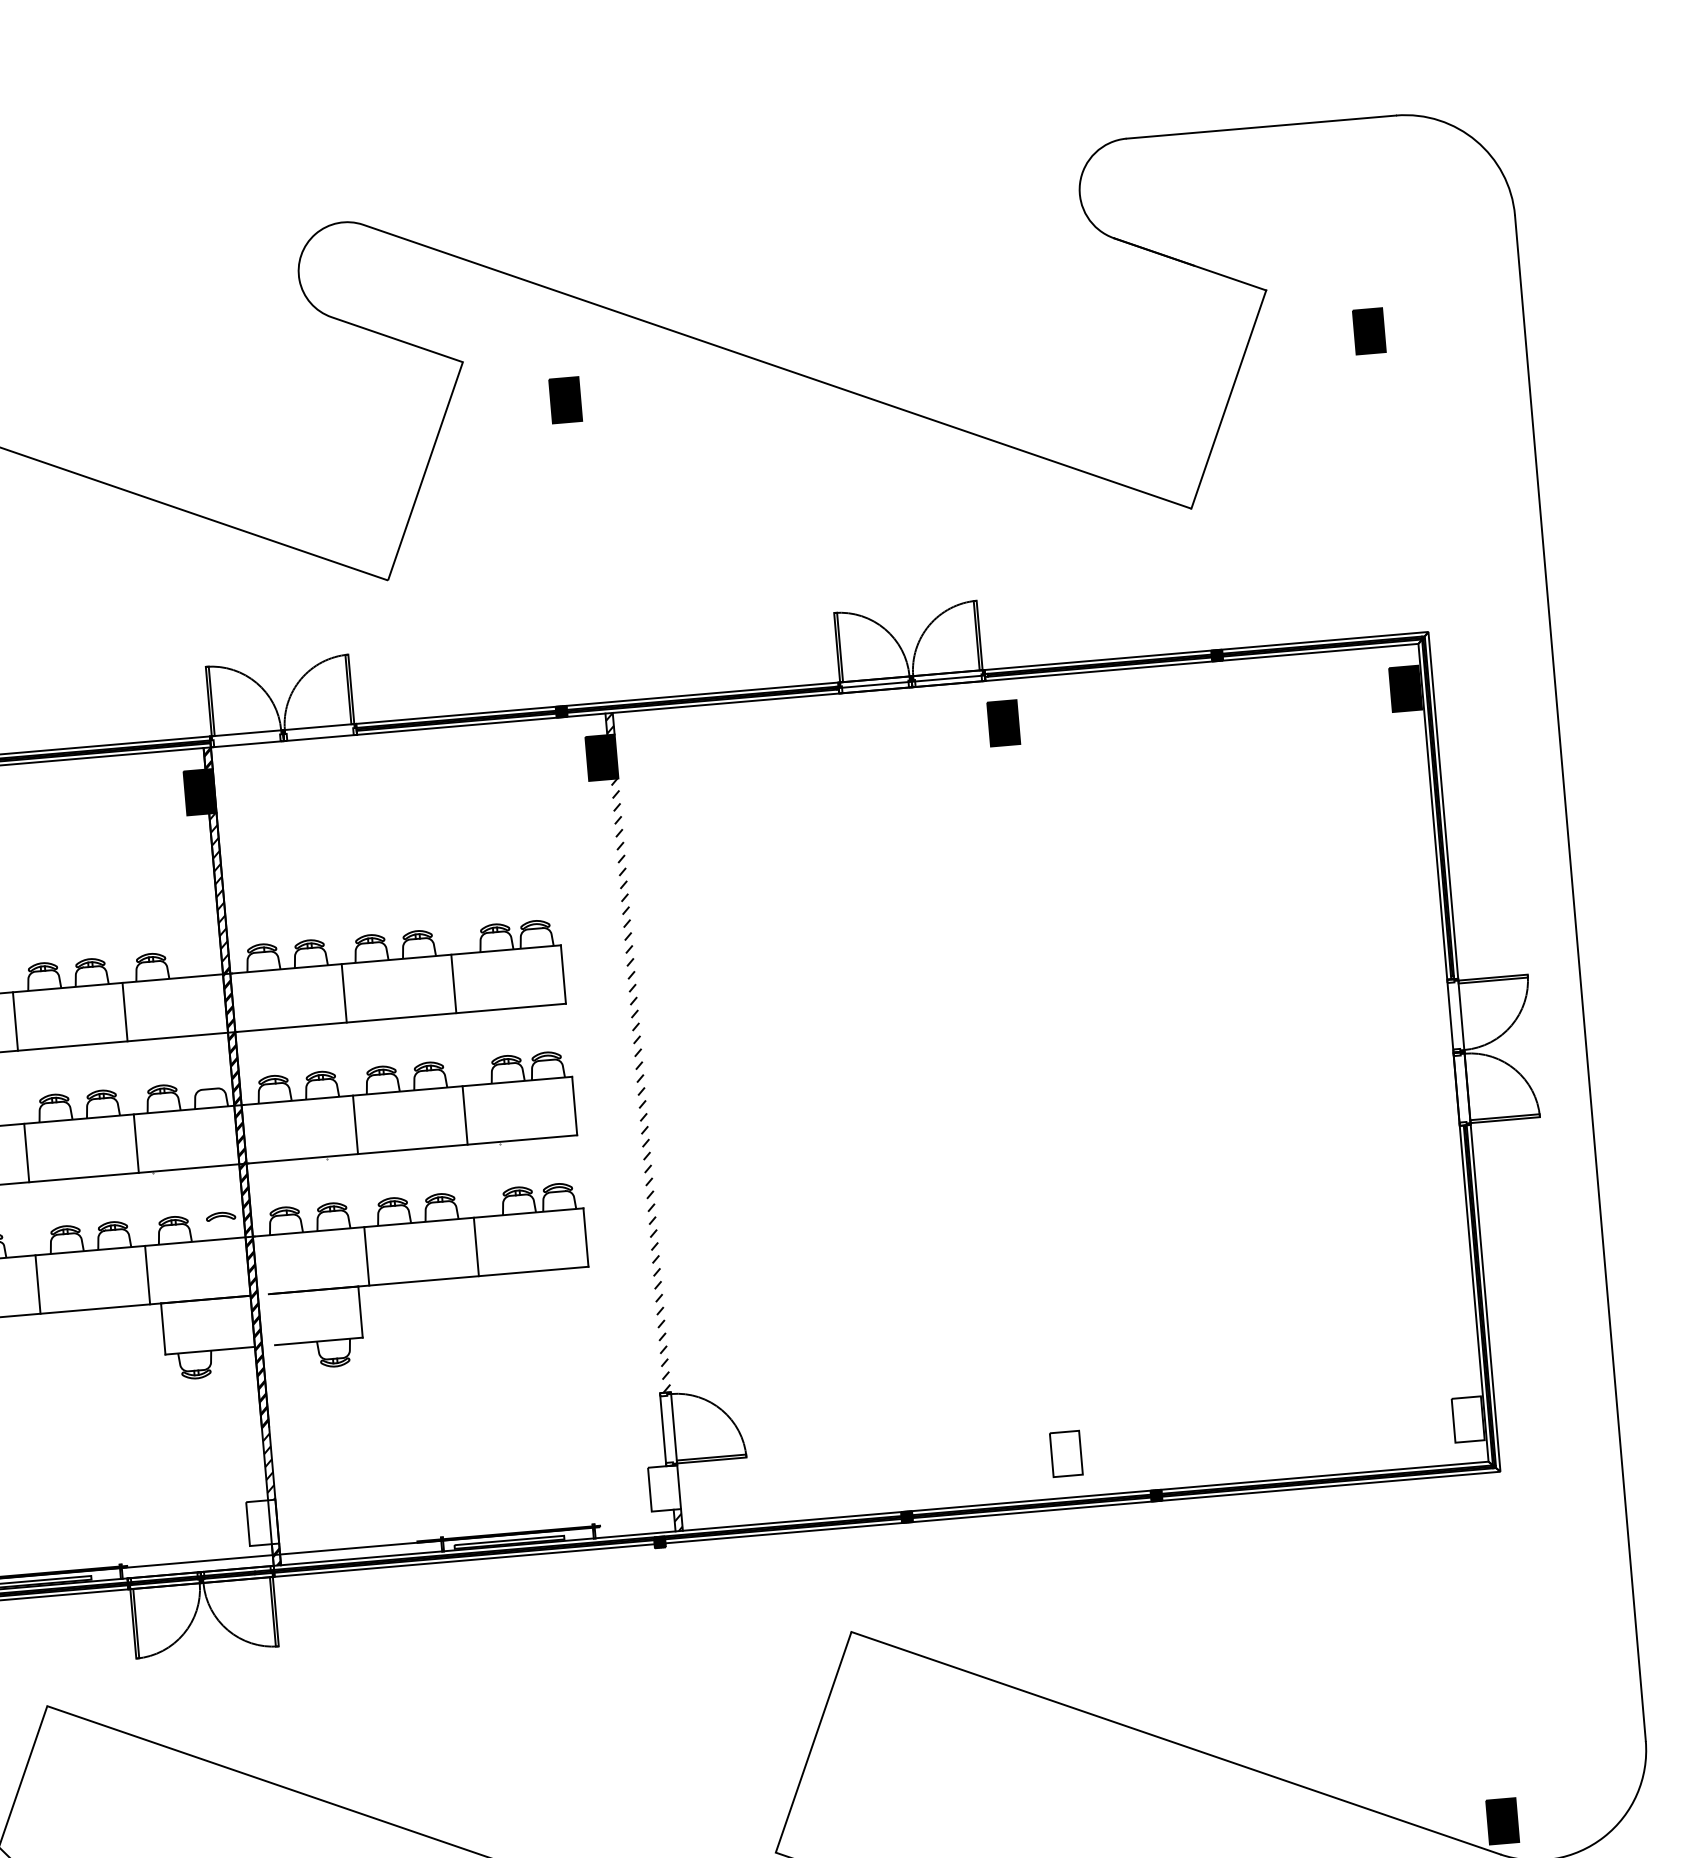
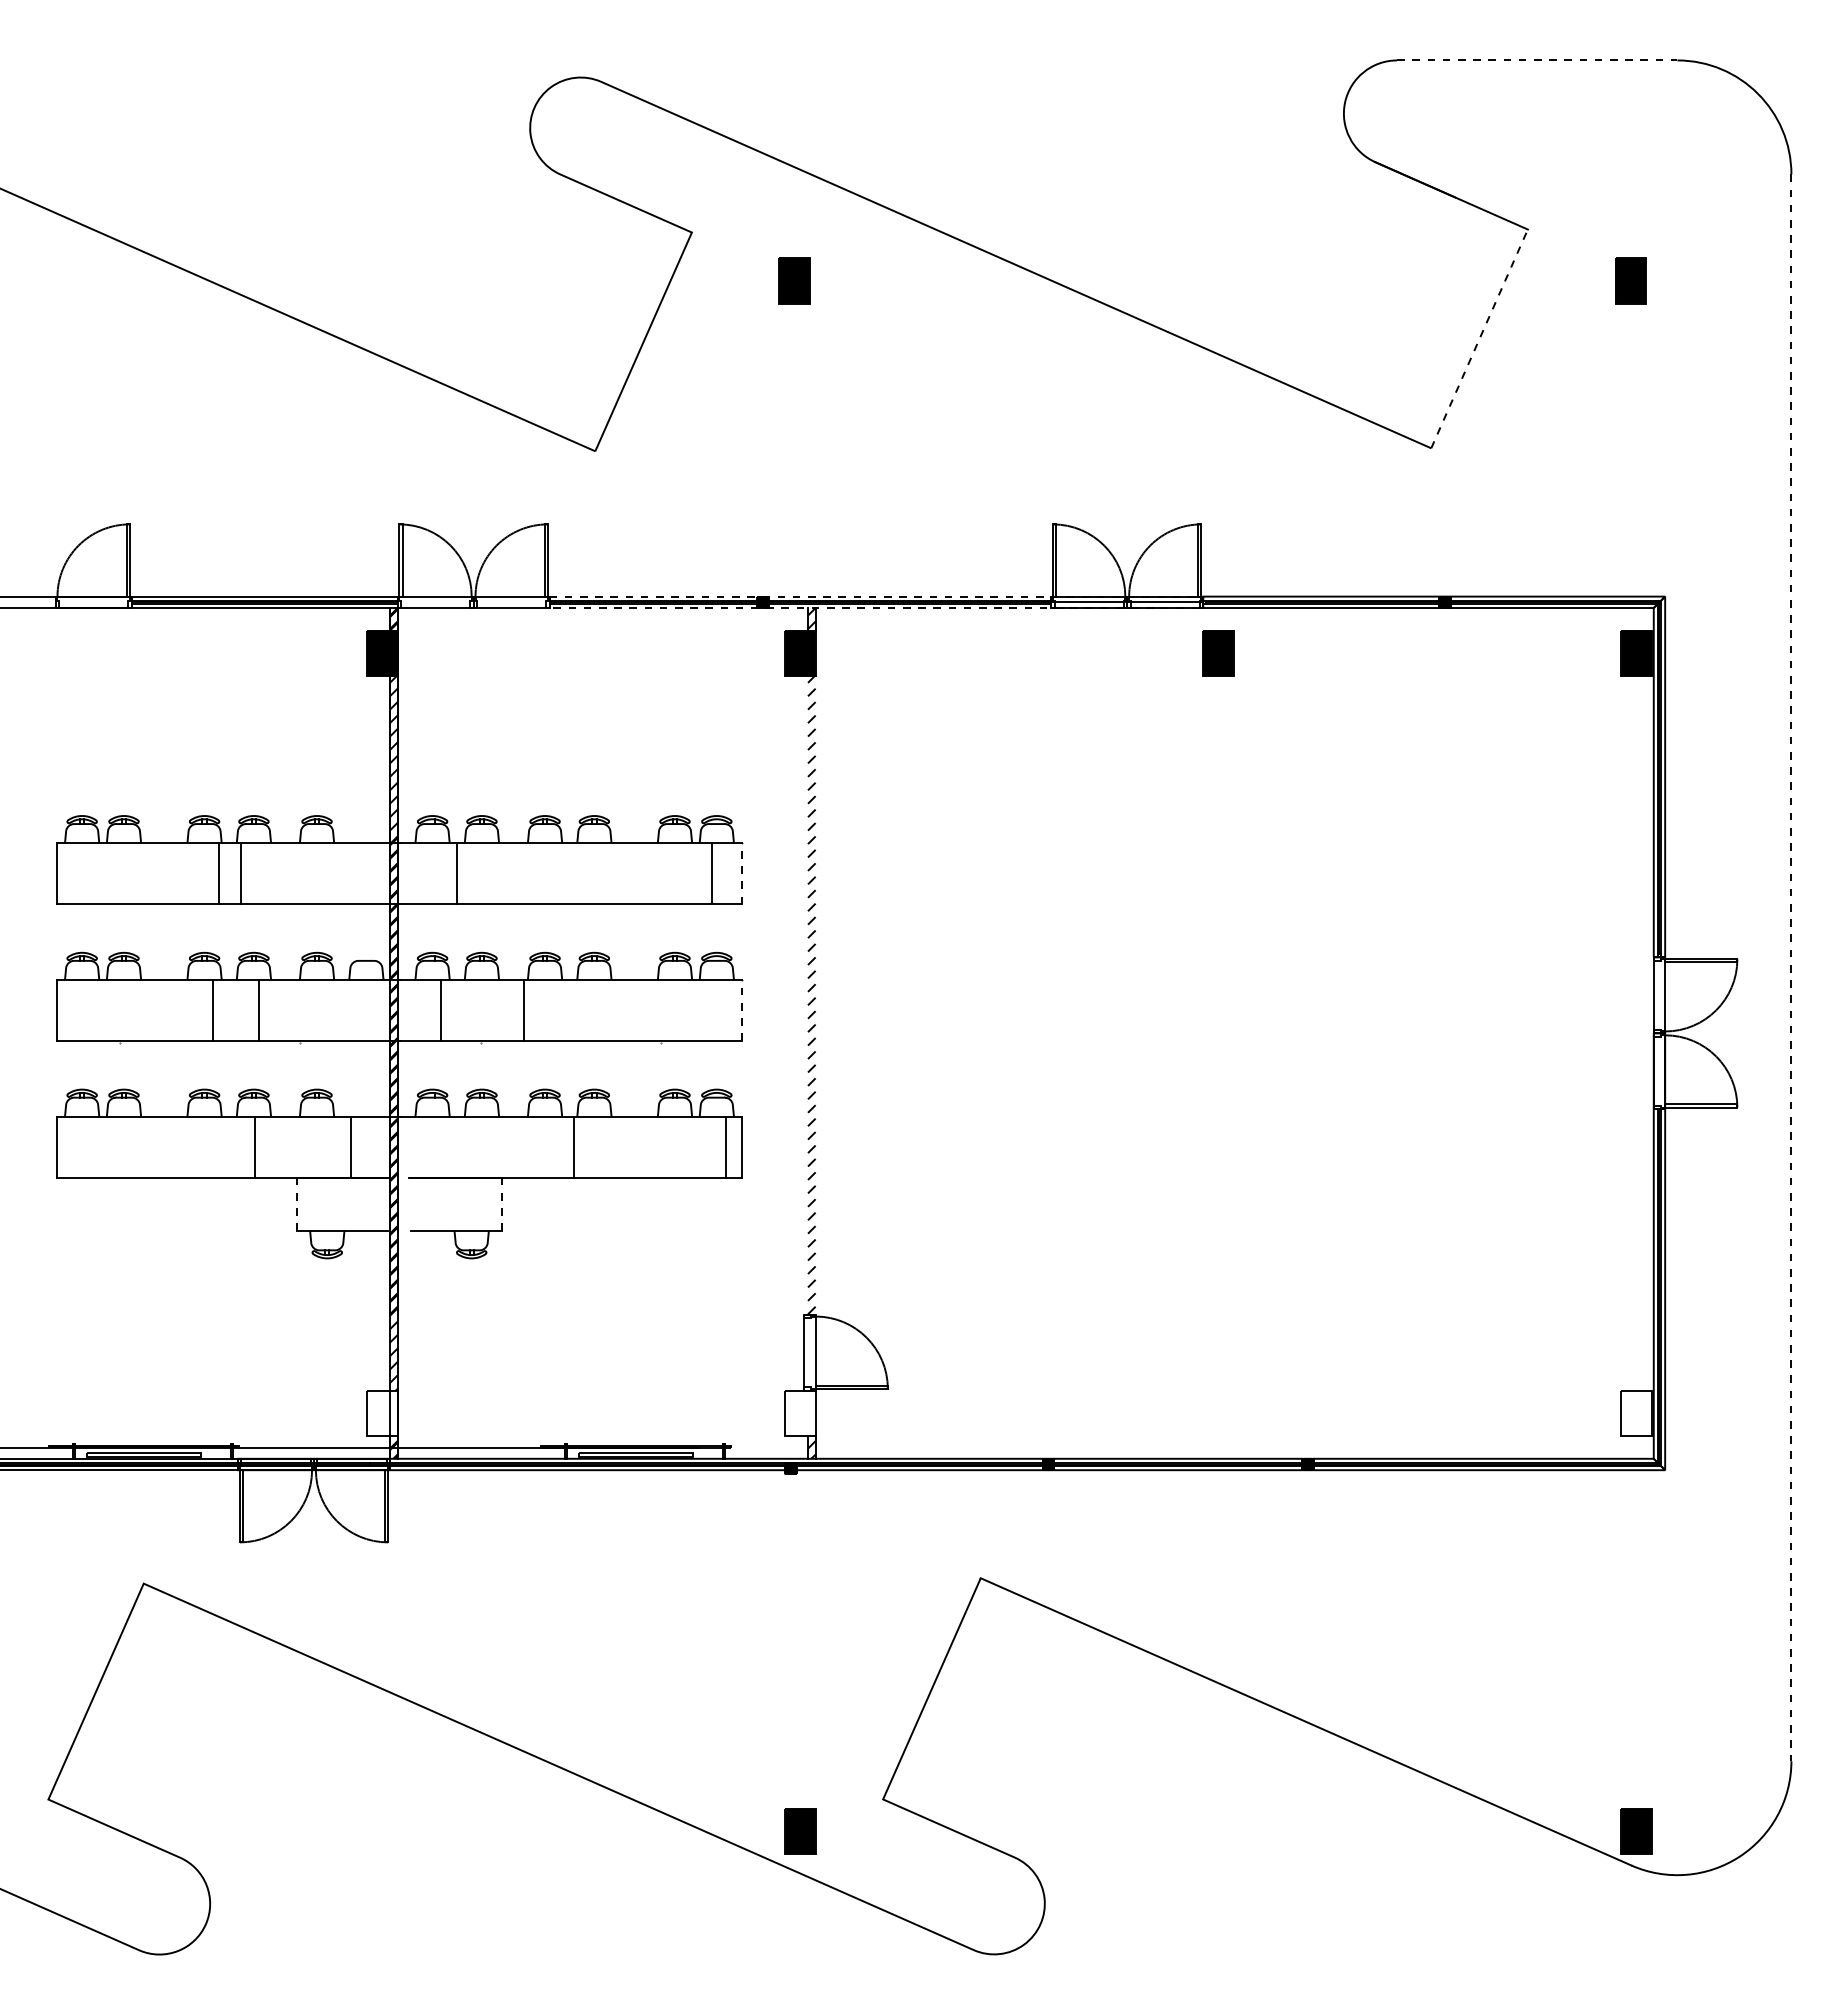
line: (1261, 127) -> (1537, 60), solid -> dashed
line: (1228, 399) -> (1479, 338), solid -> dashed
line: (985, 675) -> (1203, 602), solid -> dashed
line: (563, 974) -> (741, 873), solid -> dashed
line: (1580, 979) -> (1791, 968), solid -> dashed
line: (453, 983) -> (711, 873), moved
line: (344, 993) -> (456, 873), moved
line: (125, 1011) -> (219, 873), moved
line: (15, 1021) -> (241, 873), moved
line: (574, 1105) -> (741, 1010), solid -> dashed
line: (465, 1115) -> (523, 1010), moved
line: (355, 1124) -> (440, 1010), moved
line: (136, 1143) -> (213, 1010), moved
line: (26, 1152) -> (259, 1010), moved
part: (220, 1215) -> (365, 1092), removed
line: (476, 1247) -> (725, 1147), moved
line: (366, 1256) -> (573, 1147), moved
line: (147, 1275) -> (351, 1147), moved
line: (38, 1284) -> (255, 1147), moved
line: (360, 1312) -> (502, 1204), solid -> dashed
line: (162, 1329) -> (296, 1204), solid -> dashed
part: (1066, 1454) -> (1218, 1413), removed

